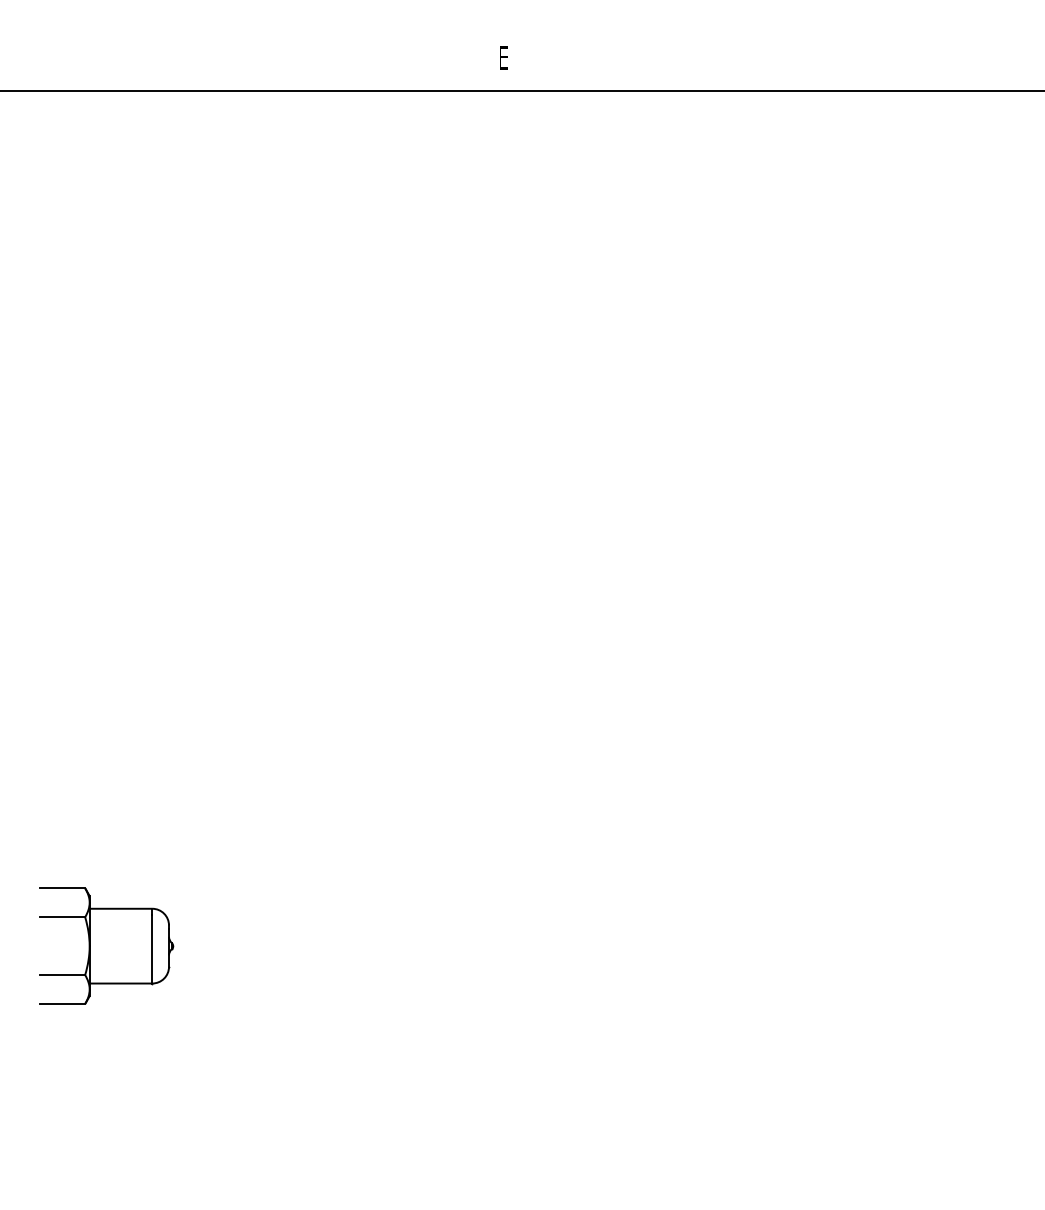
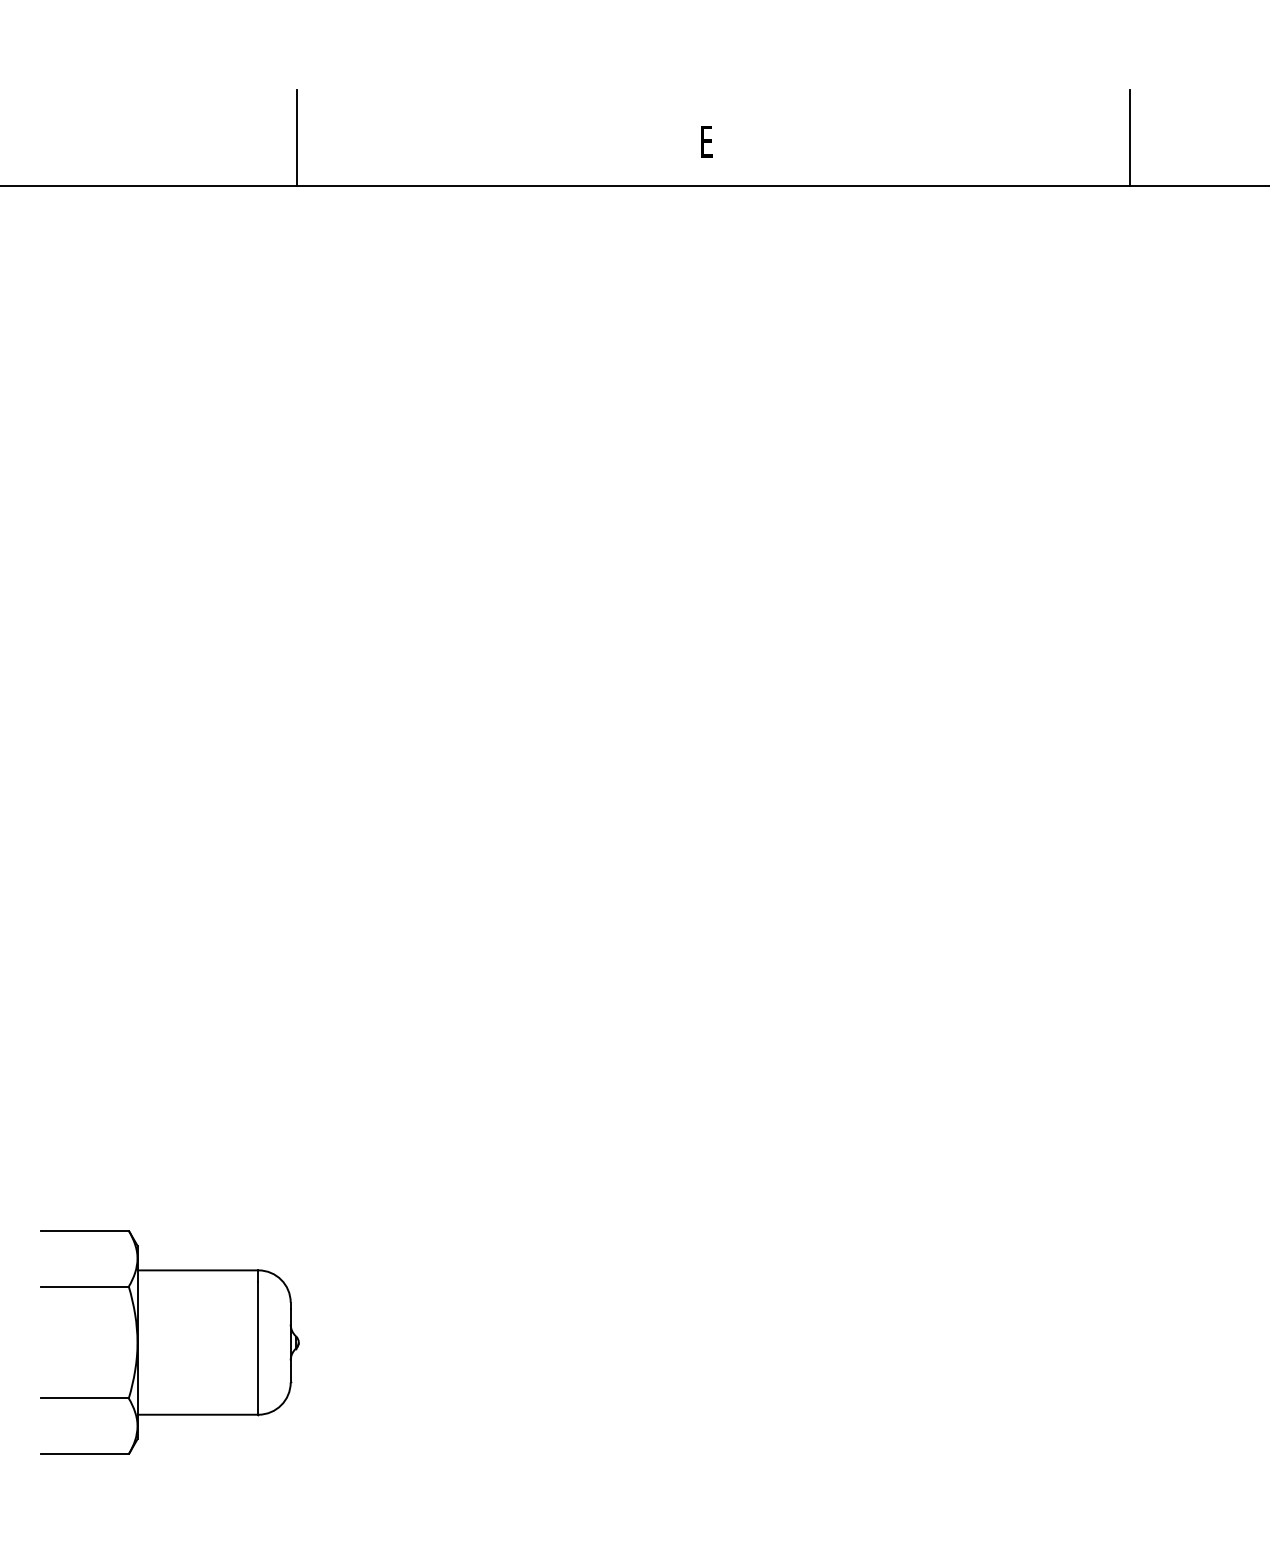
line: (200, 54) -> (297, 137), added
line: (816, 54) -> (1129, 137), added
part: (106, 945) -> (169, 1341), size x1.43

